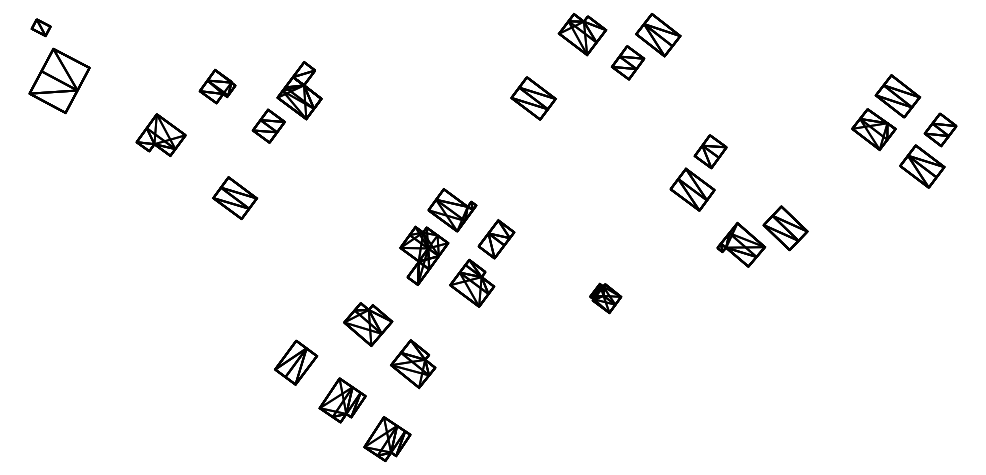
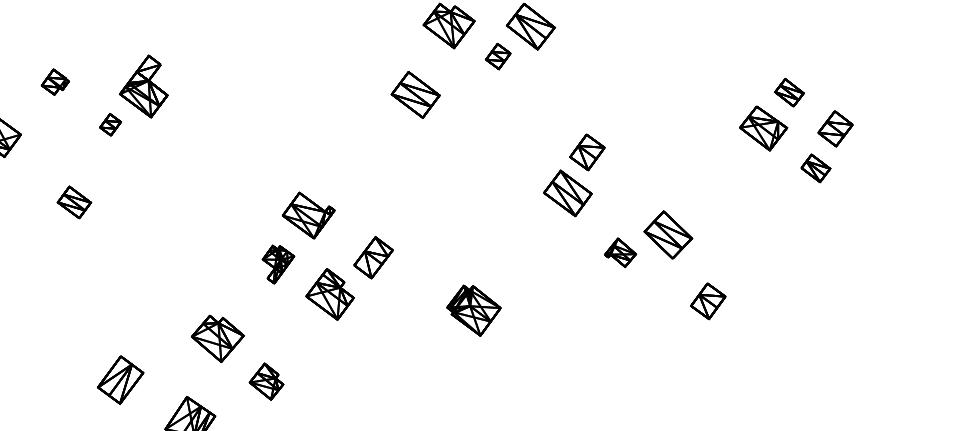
part: (627, 62) -> (497, 56), size x0.7
part: (217, 86) -> (55, 82), size x0.7
part: (897, 96) -> (789, 92), size x0.6
part: (533, 98) -> (415, 94), moved
part: (268, 125) -> (110, 124), size x0.6
part: (922, 166) -> (815, 168), size x0.6
part: (235, 197) -> (74, 201), size x0.7
part: (496, 239) -> (373, 257), moved
part: (741, 244) -> (620, 252), size x0.6
part: (424, 255) -> (278, 264), size x0.6
part: (822, 289) -> (708, 301), added
part: (605, 298) -> (473, 310), size x1.6
part: (296, 362) -> (121, 379), moved
part: (413, 364) -> (266, 382), size x0.7

